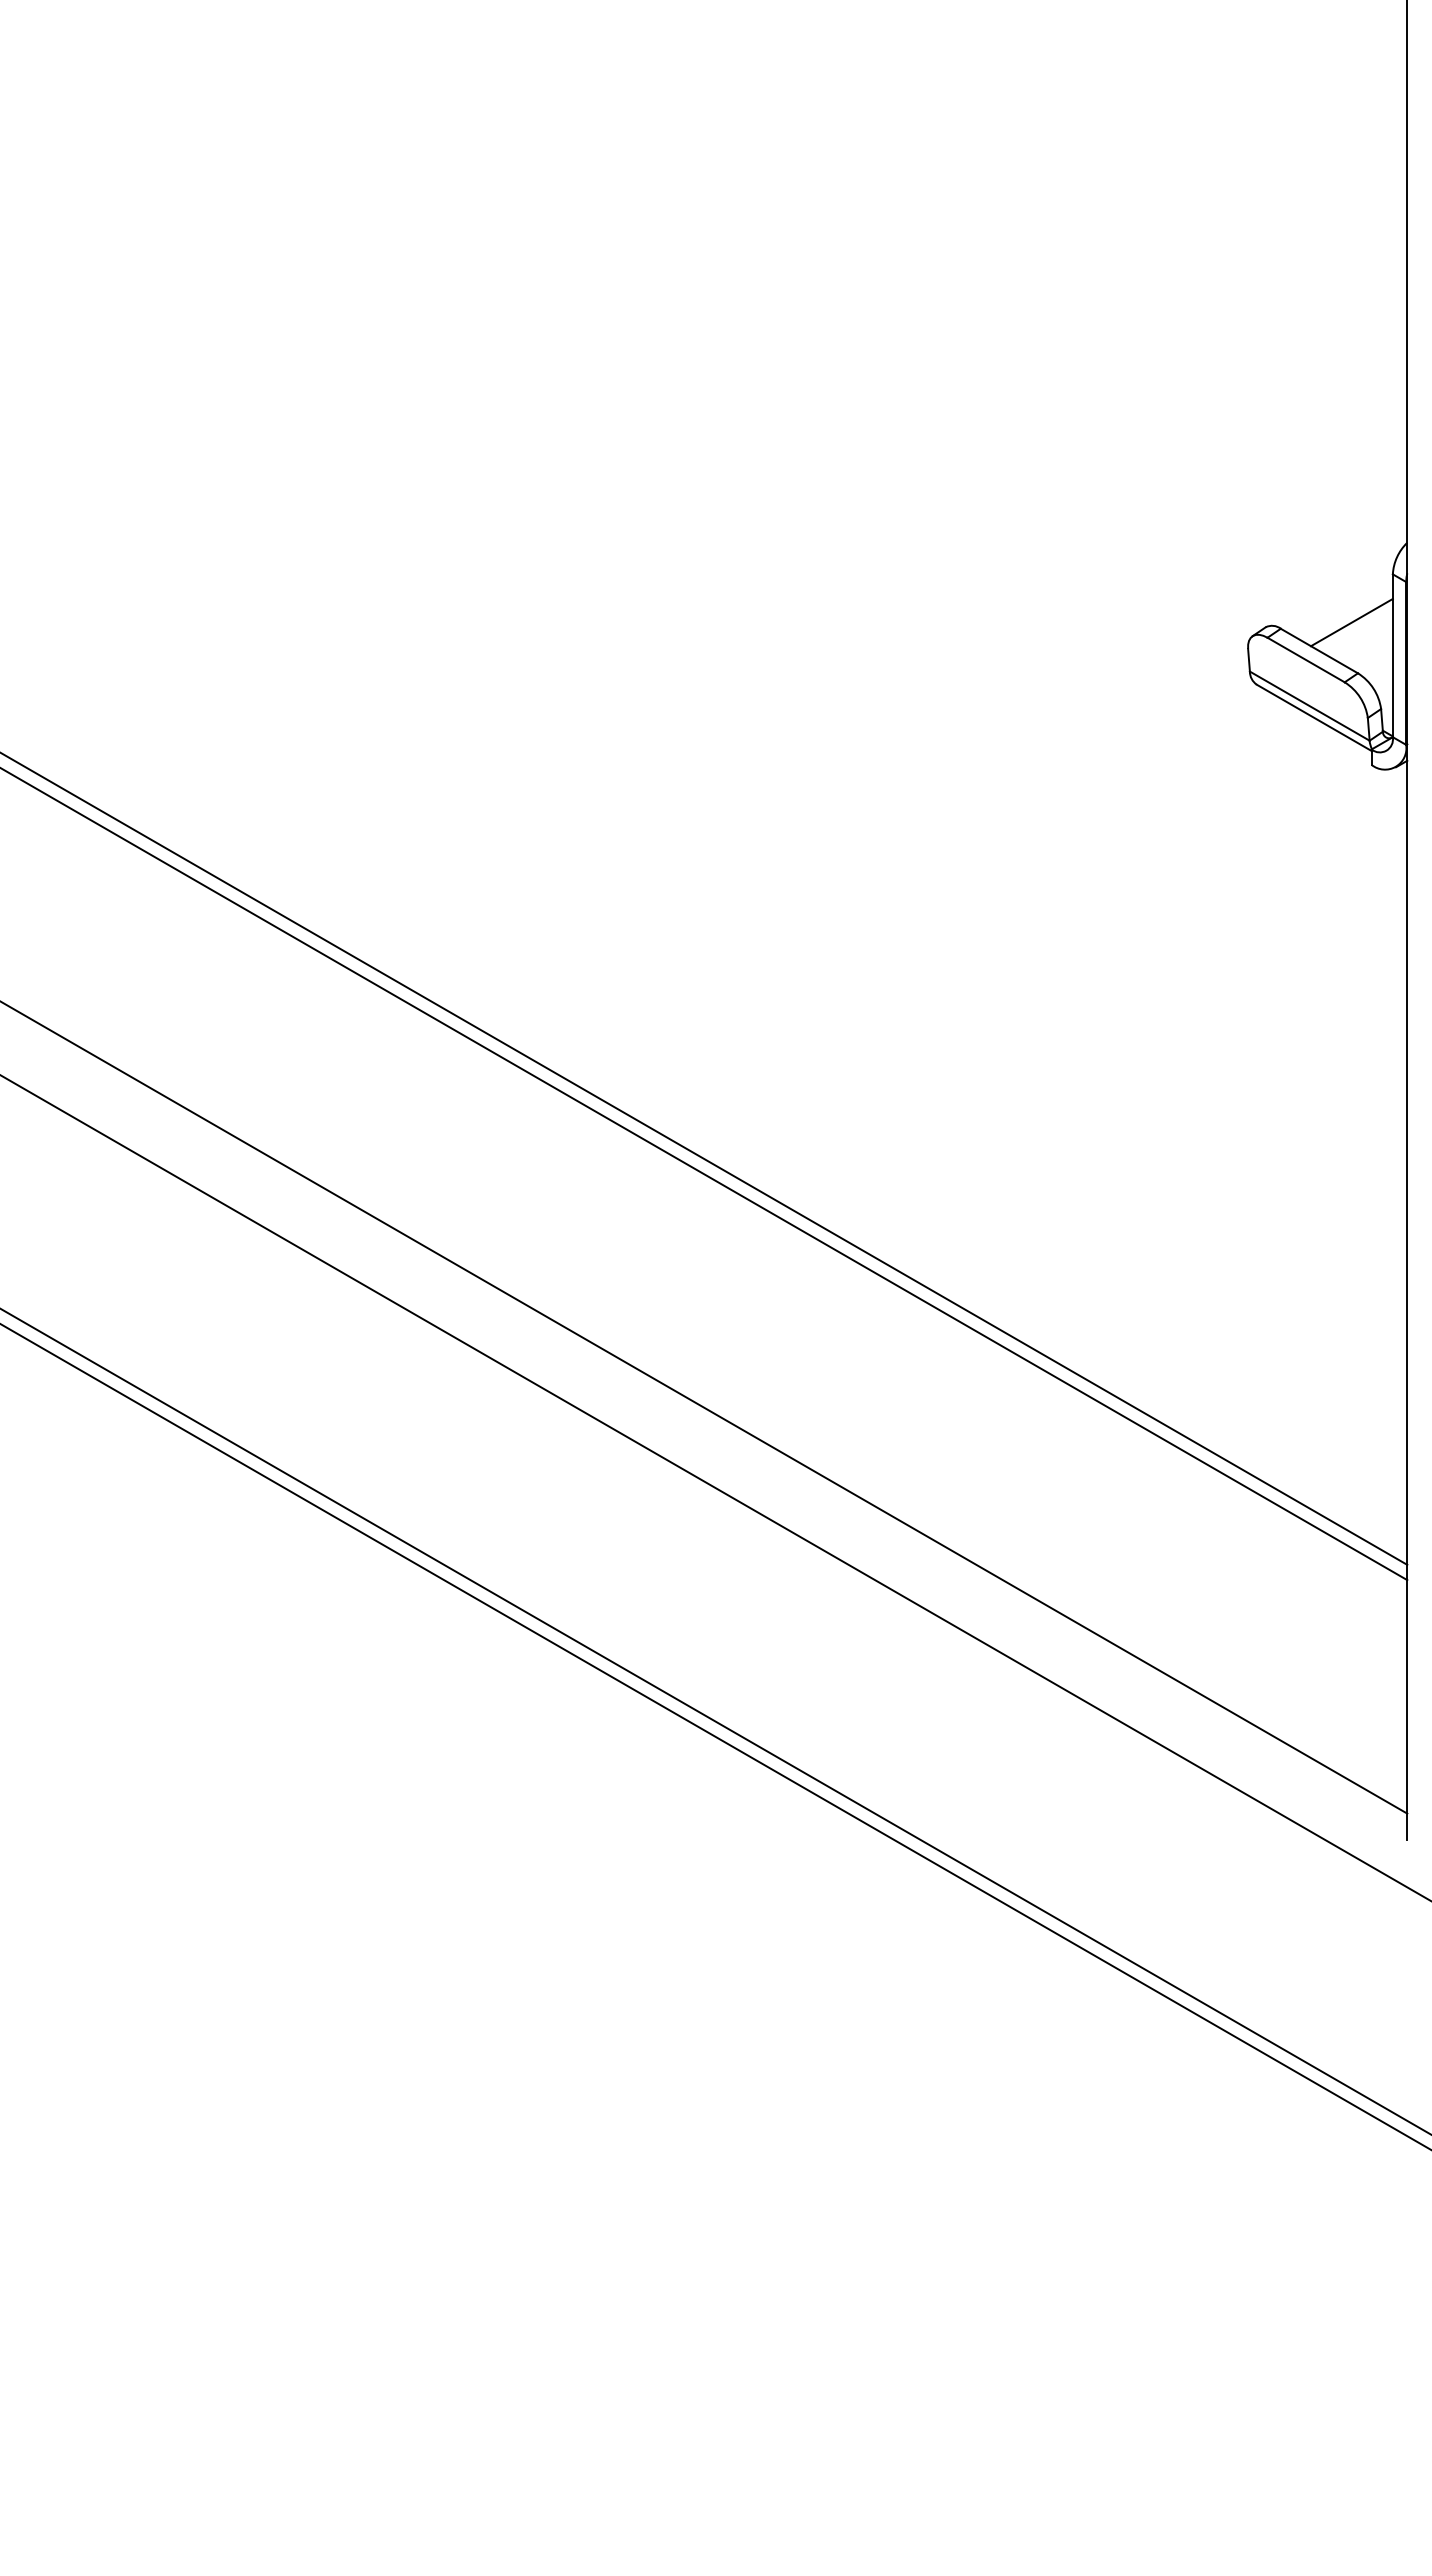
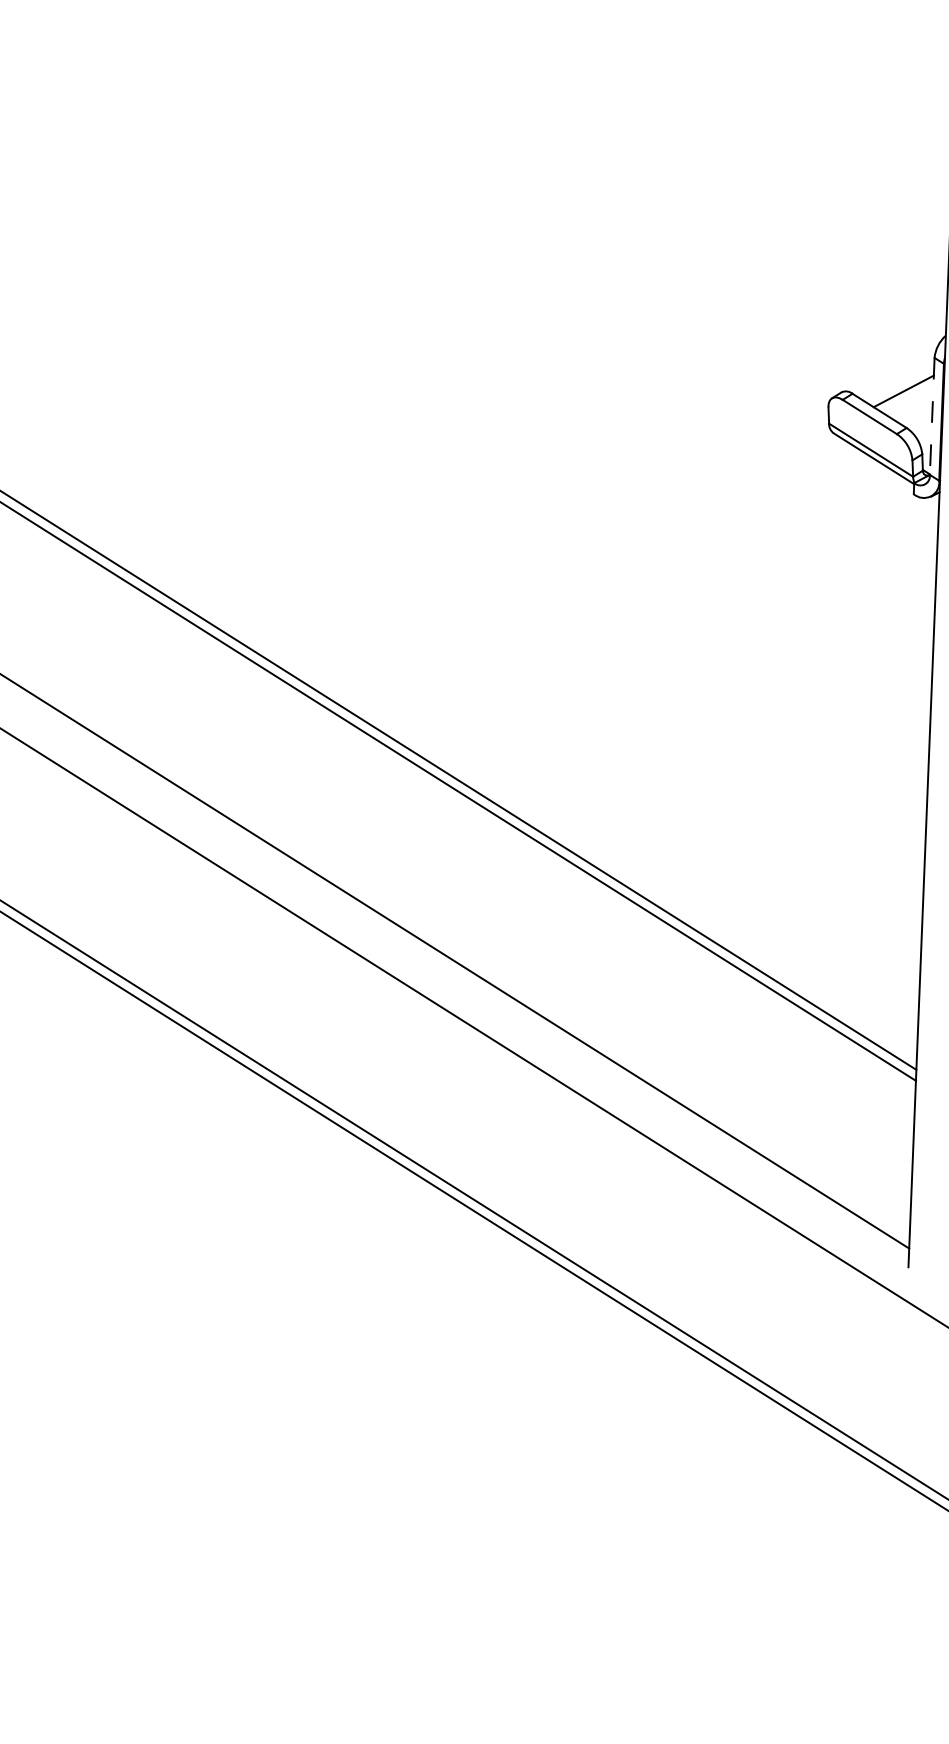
line: (1392, 656) -> (931, 416), solid -> dashed

